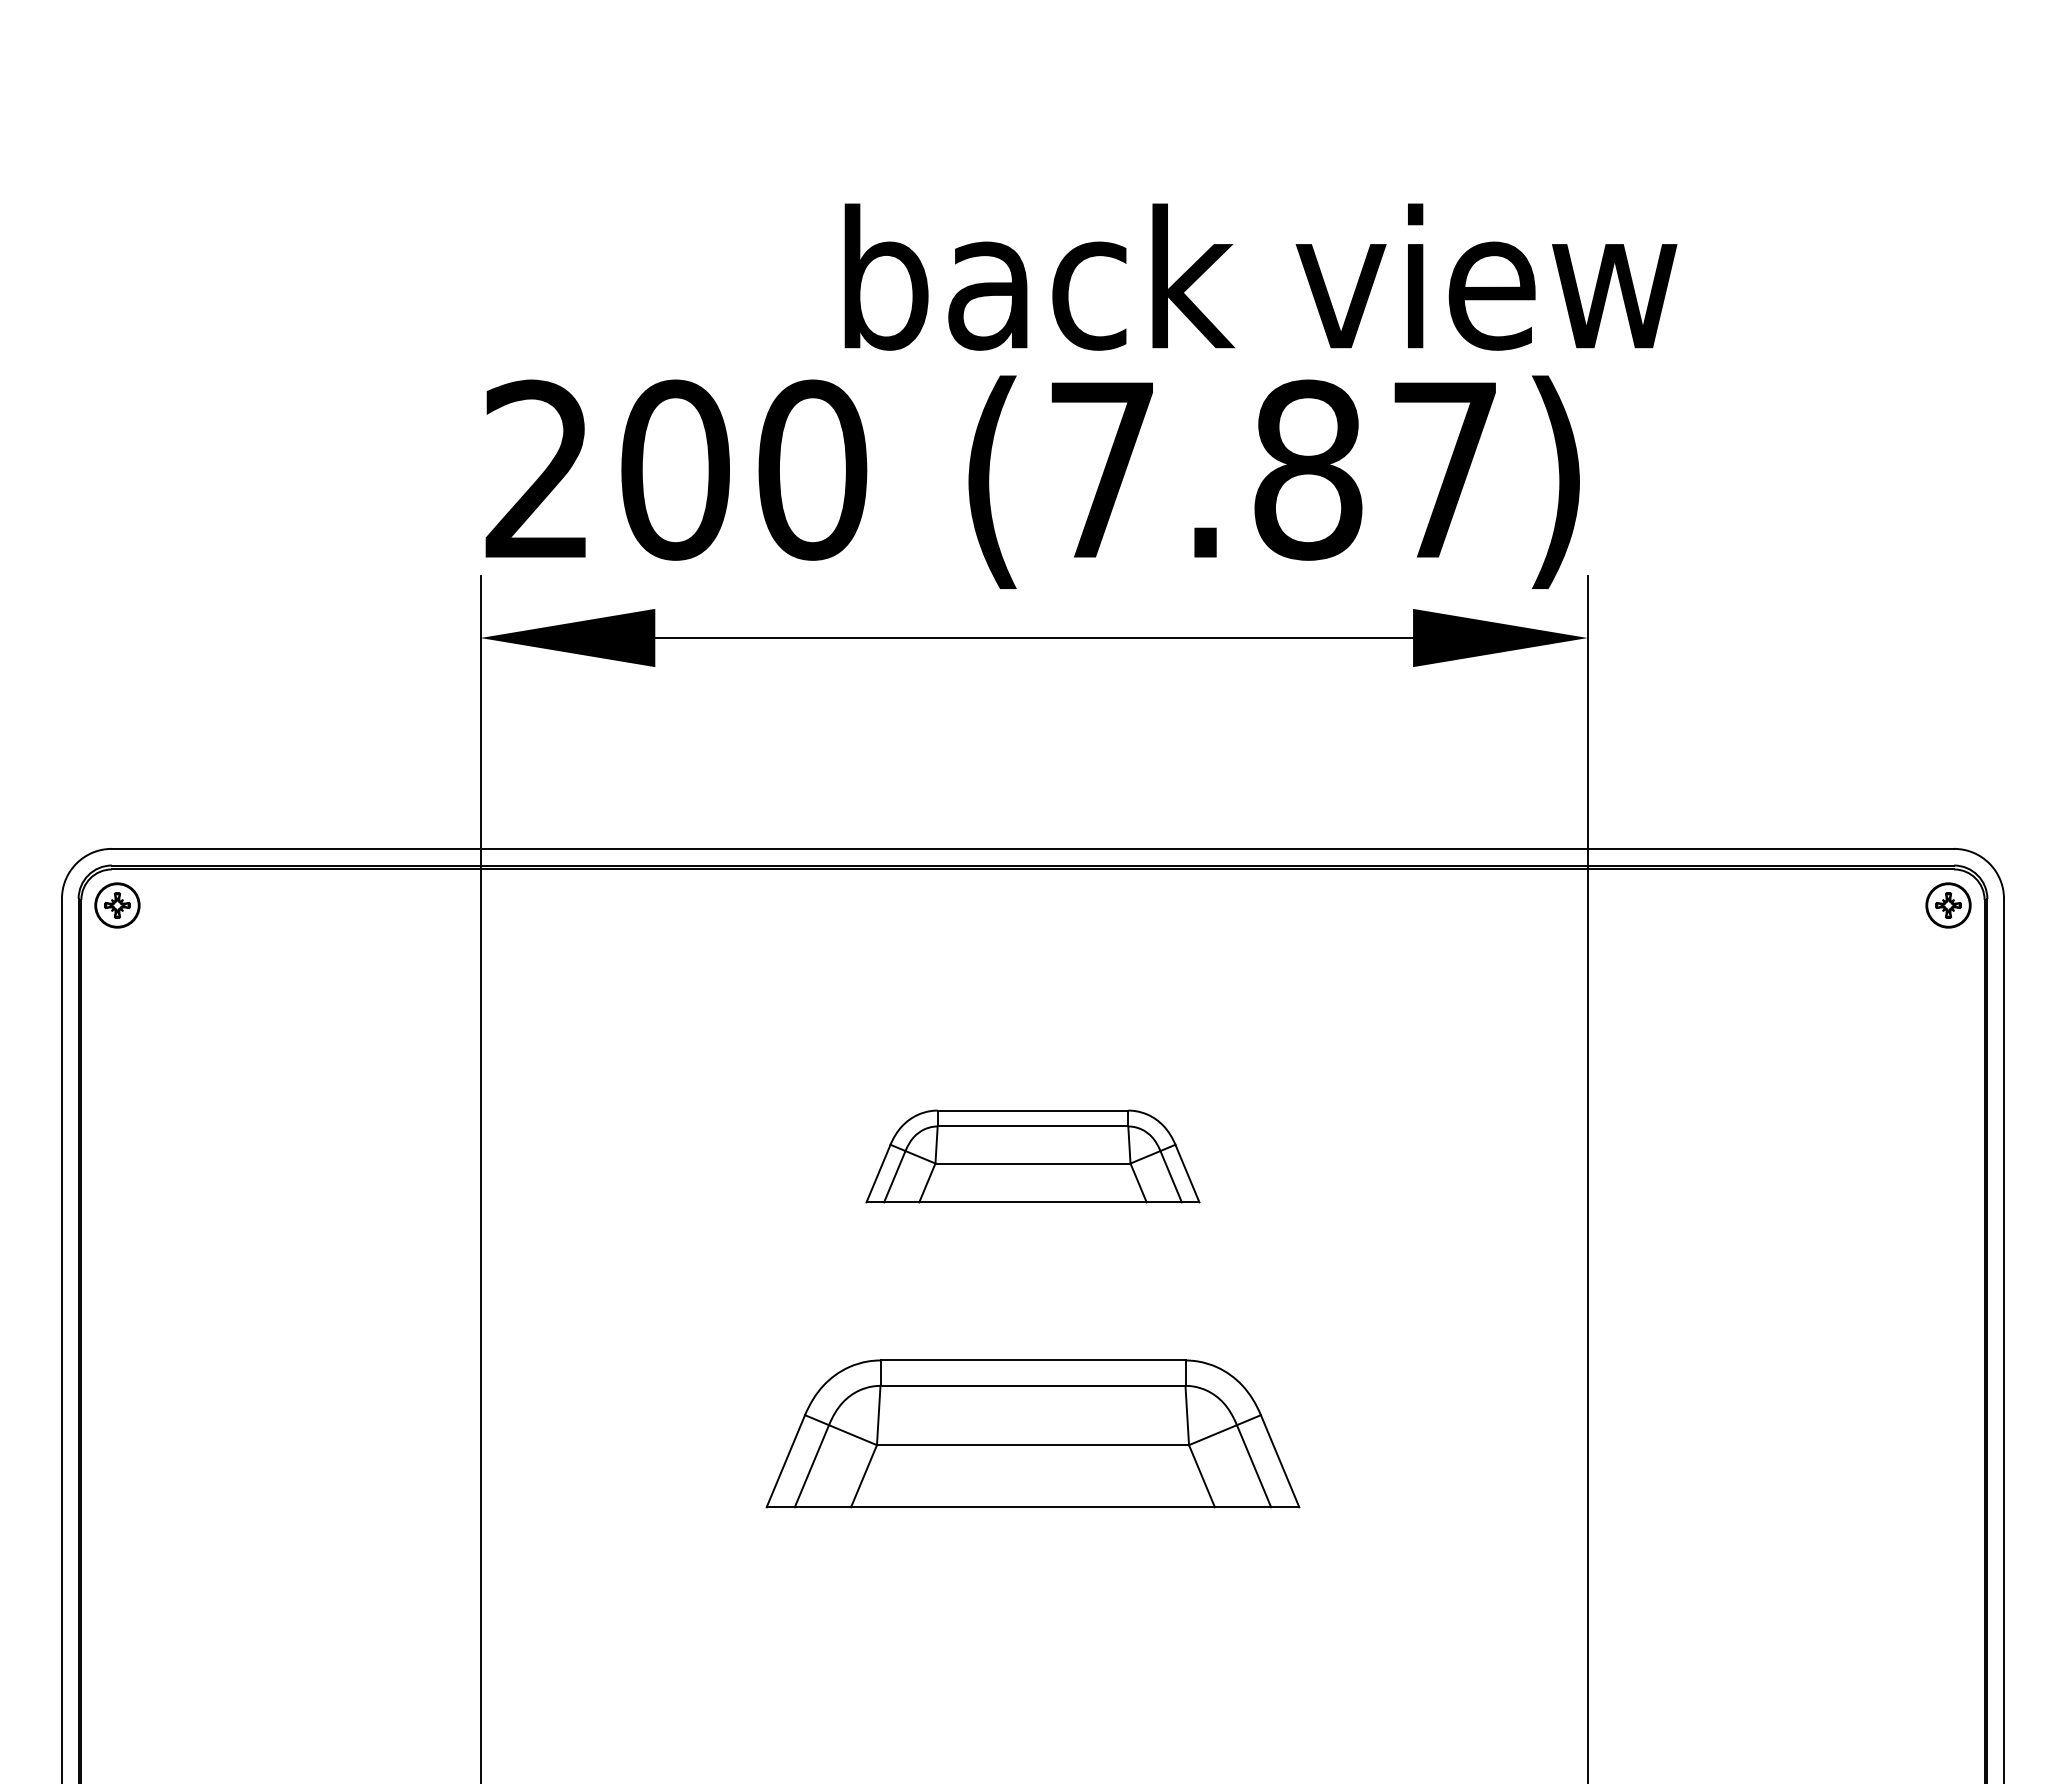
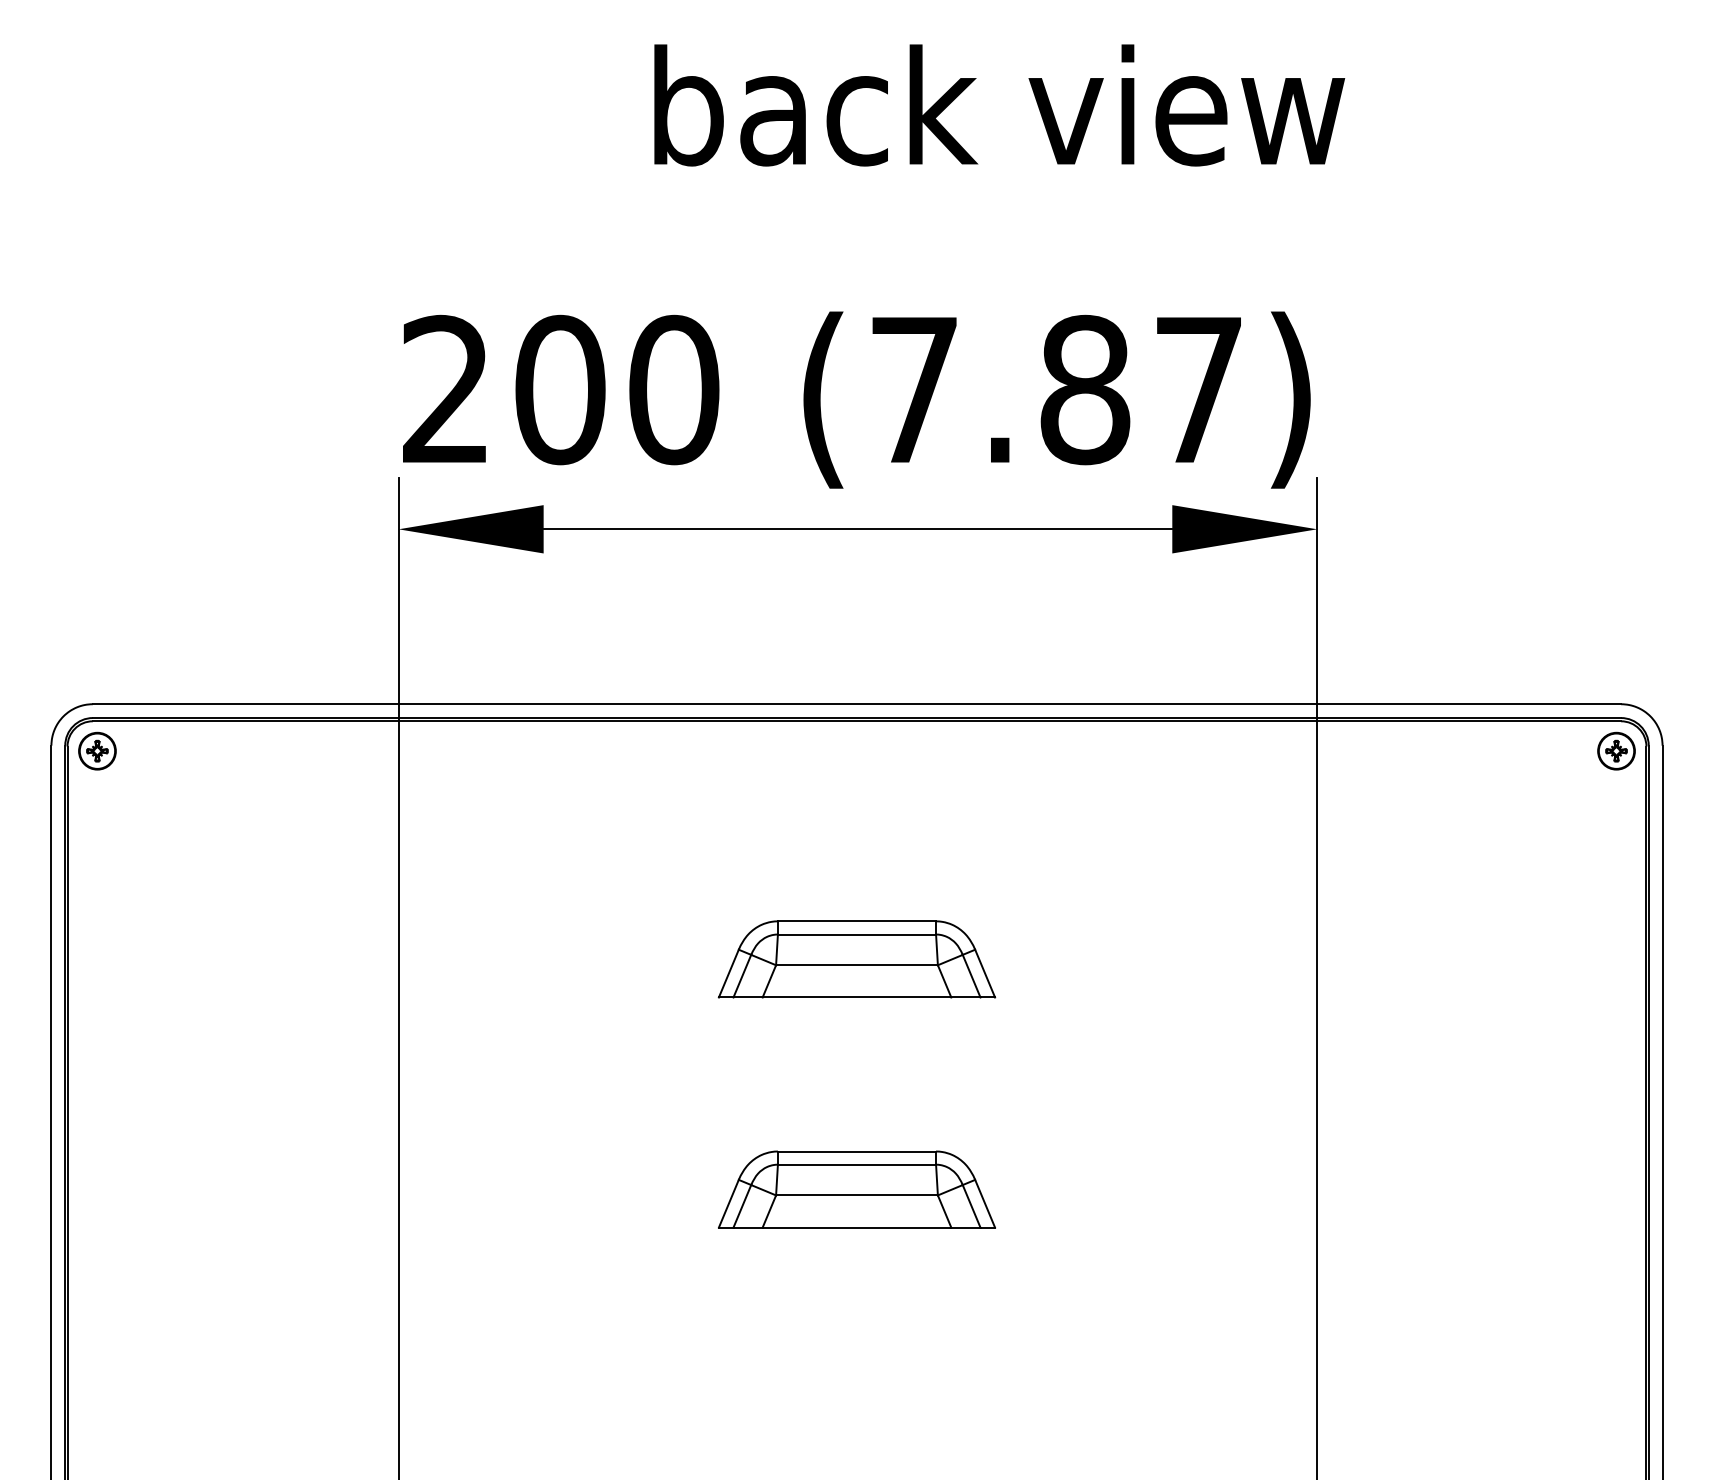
text: (1260, 276) -> (999, 104), moved
part: (1032, 1433) -> (856, 1189), size x0.62

